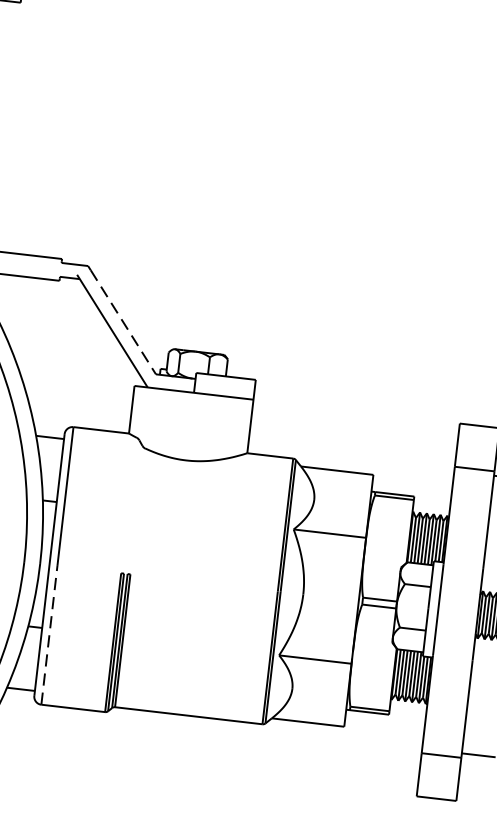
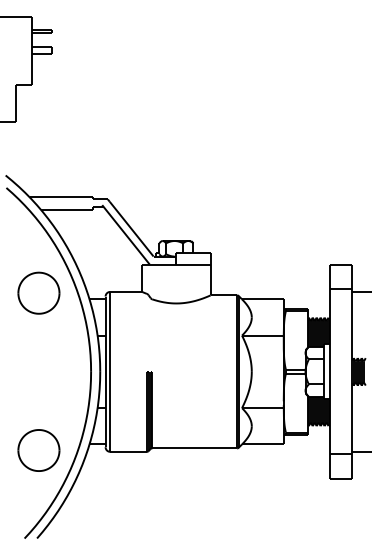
line: (123, 322) -> (131, 229), dashed -> solid
line: (50, 634) -> (110, 411), dashed -> solid

